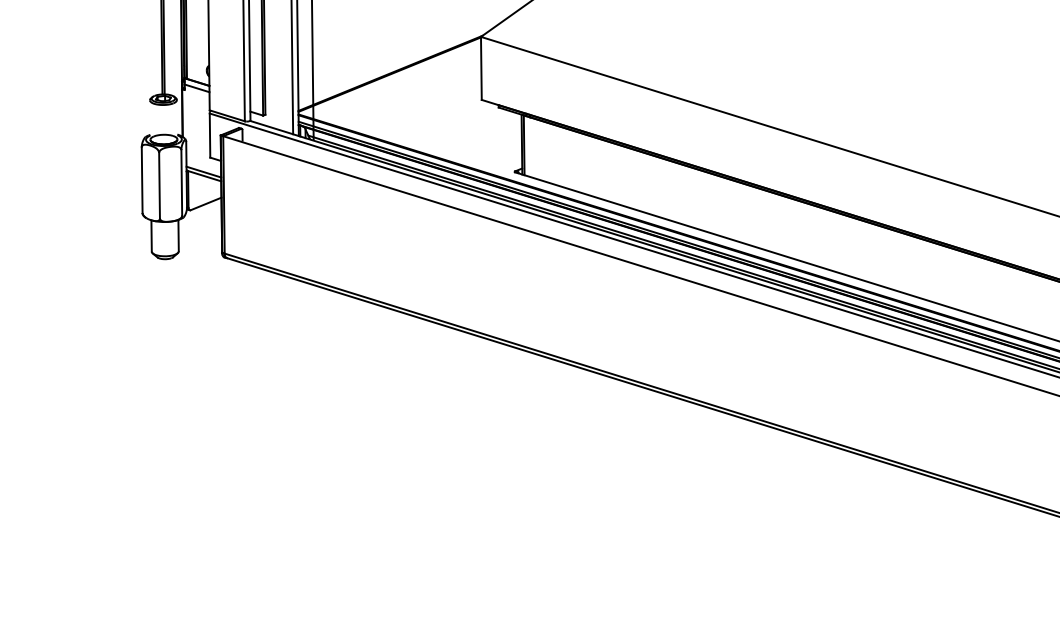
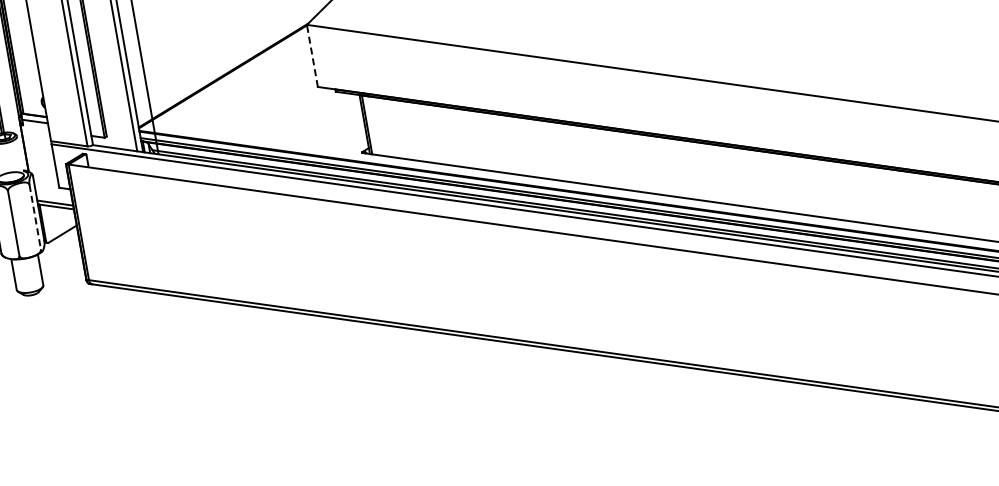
line: (481, 68) -> (312, 55), solid -> dashed
line: (181, 182) -> (34, 216), solid -> dashed

